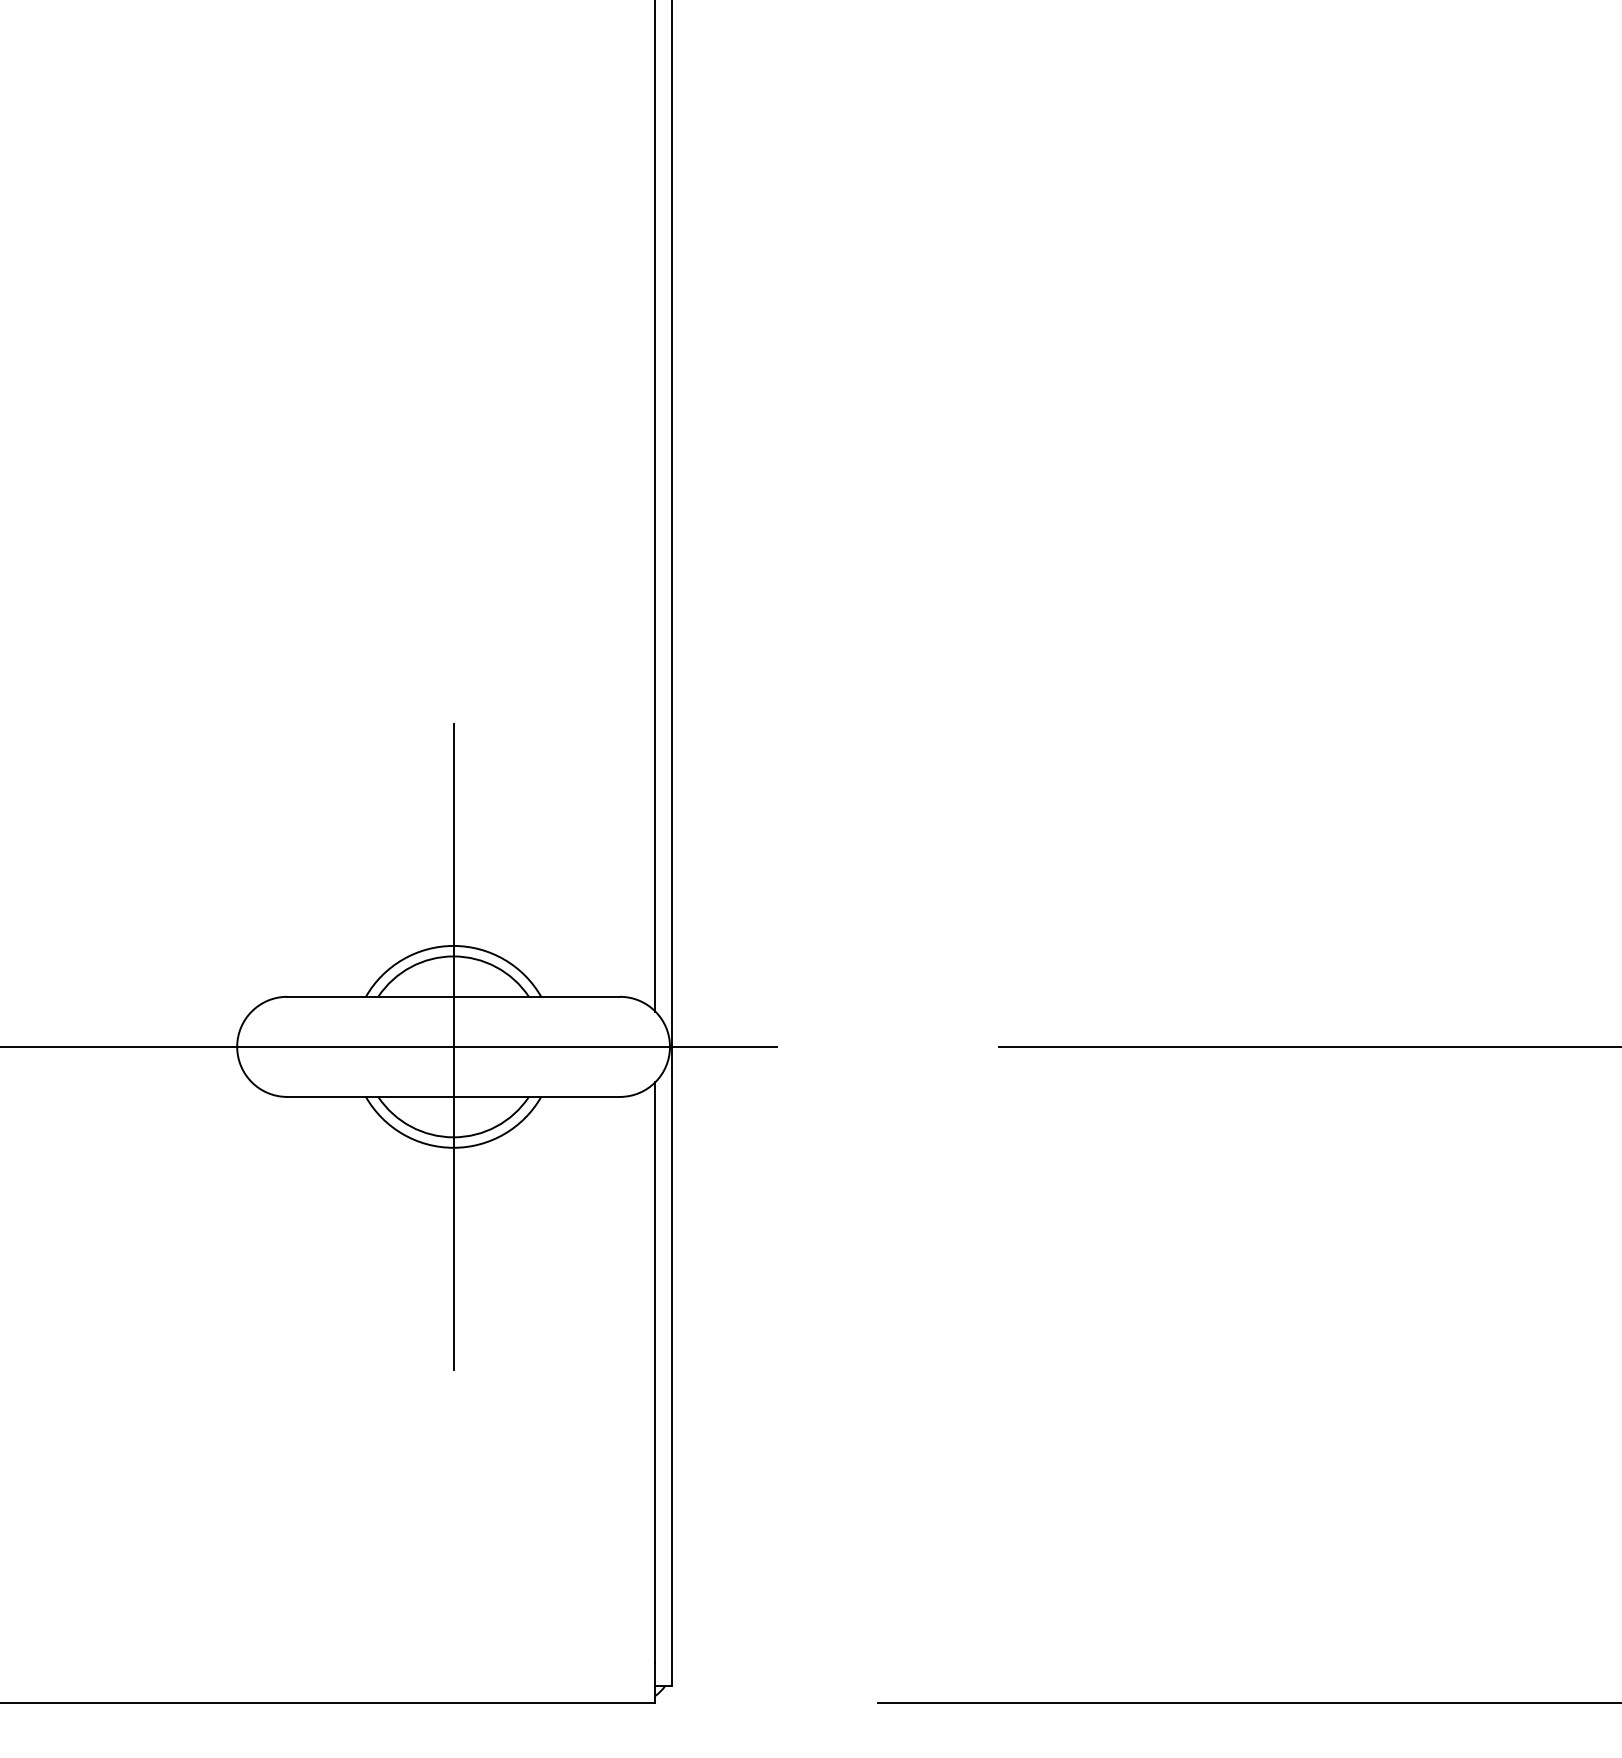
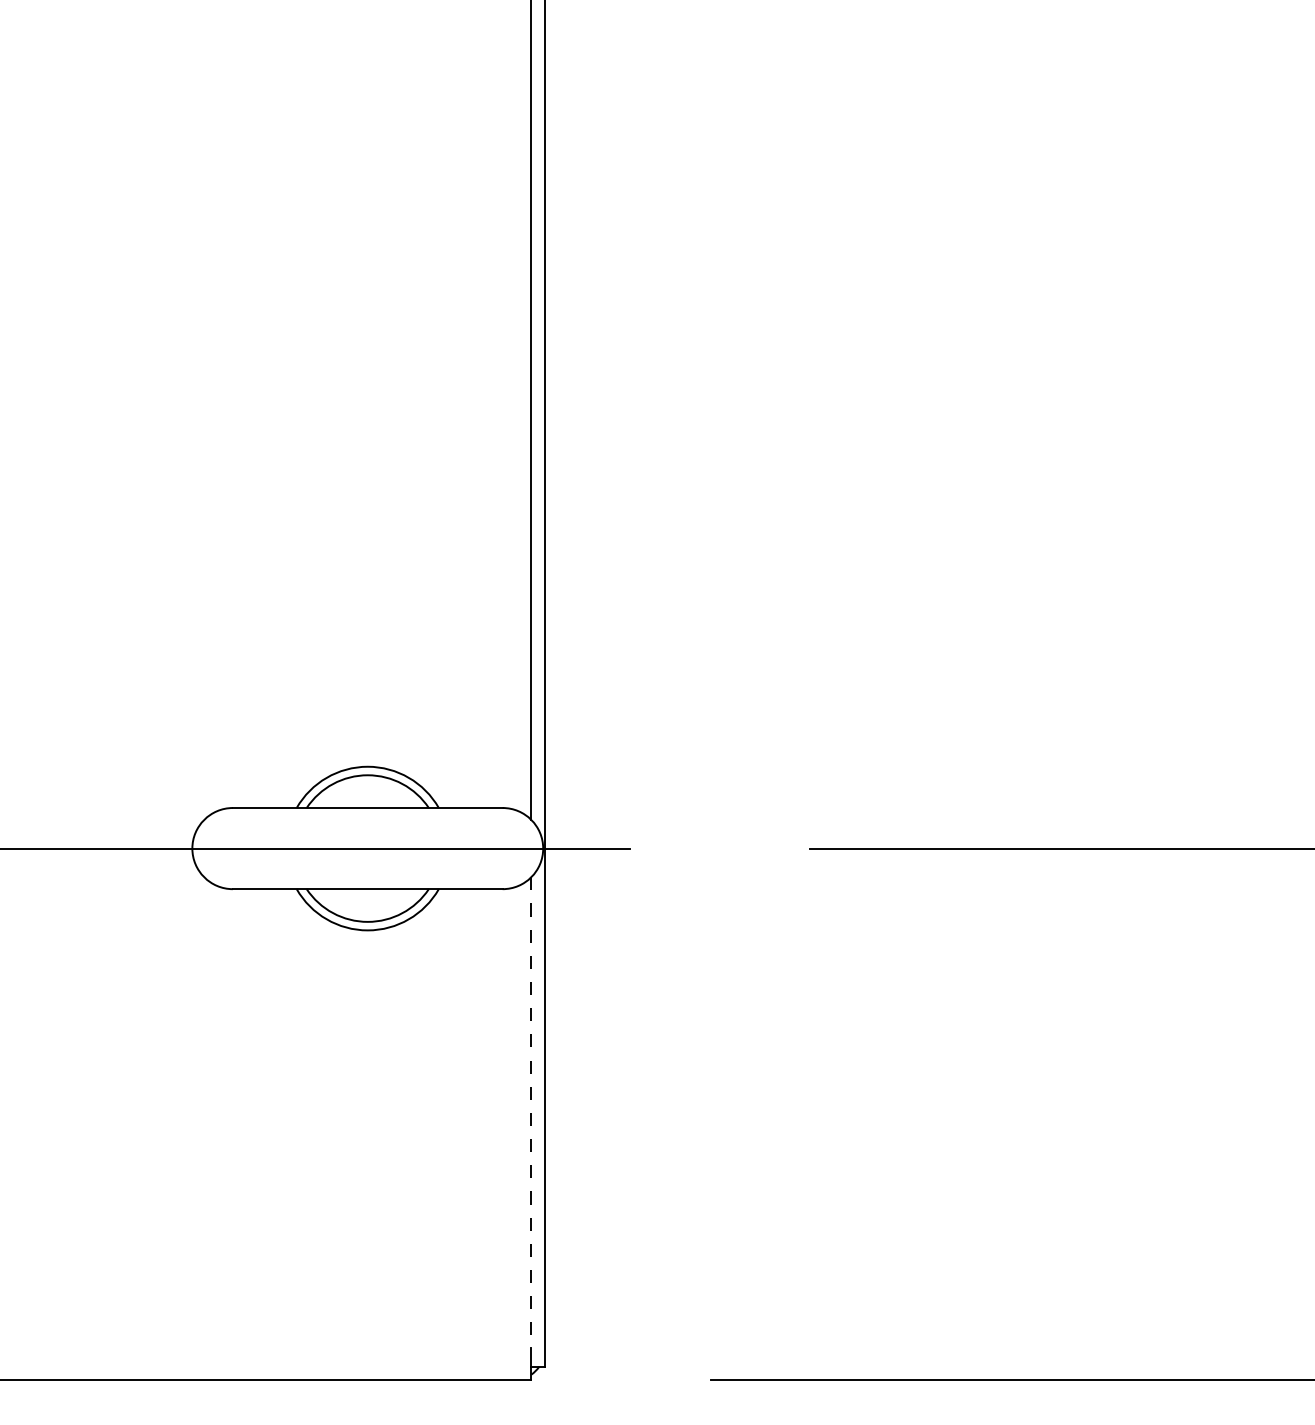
line: (453, 1046) -> (367, 848), removed
line: (655, 1372) -> (531, 1112), solid -> dashed

